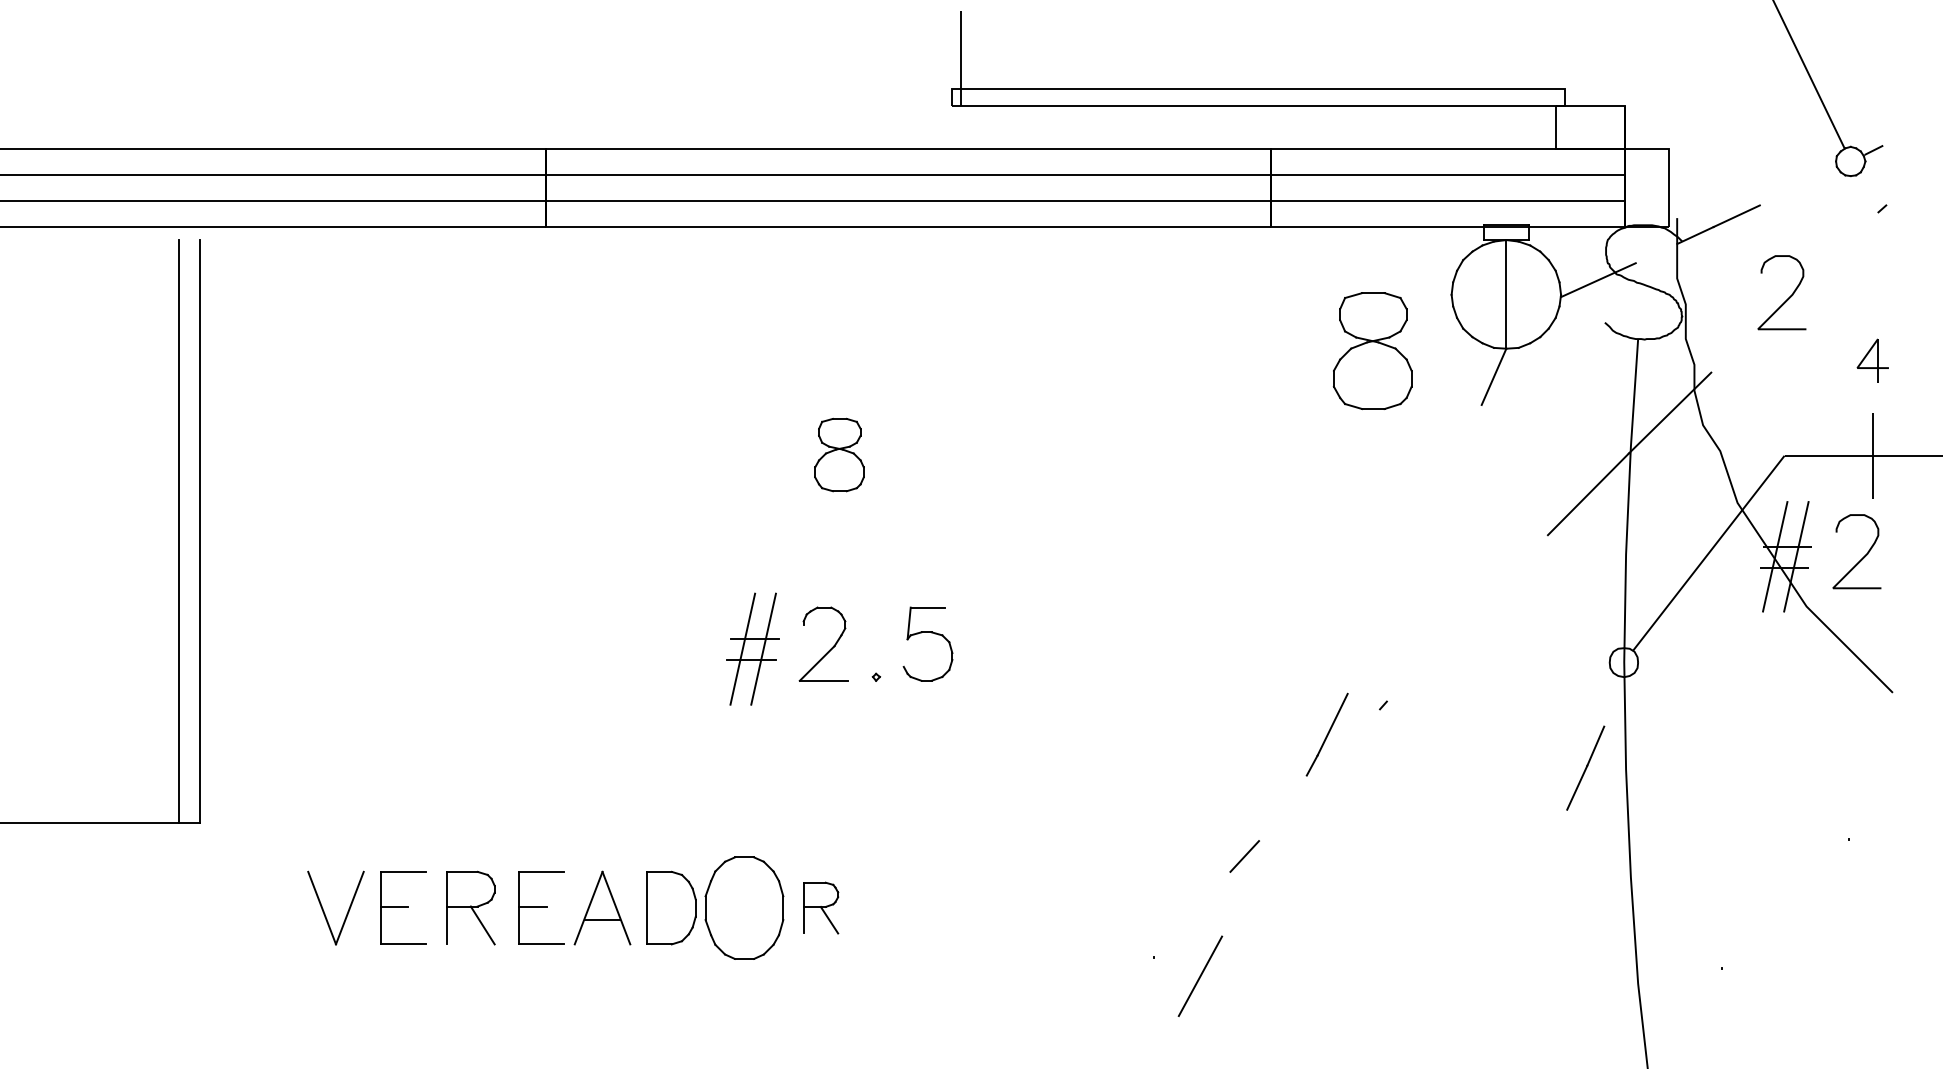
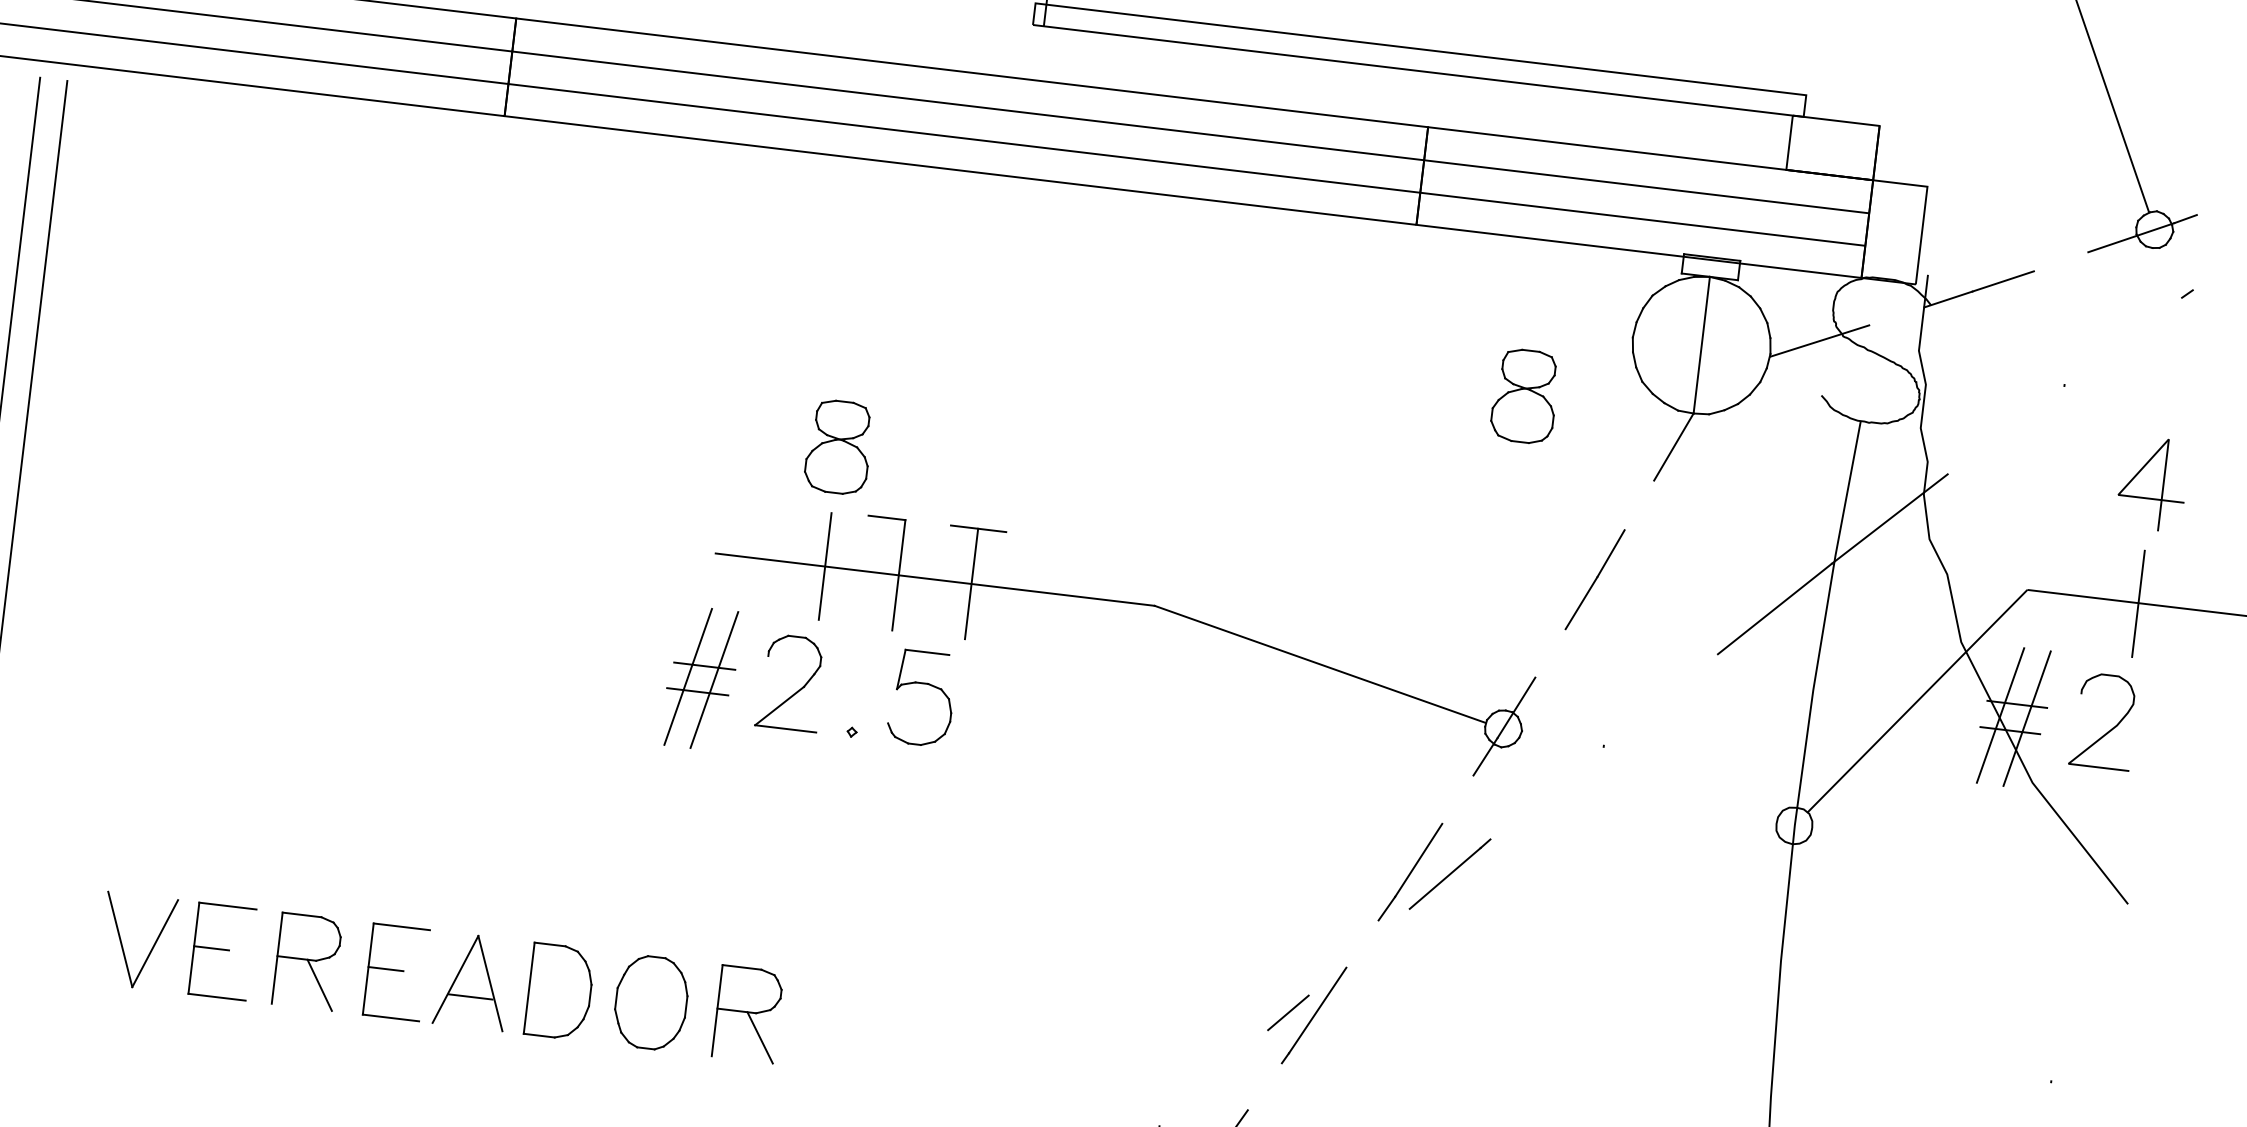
line: (1832, 169) -> (2130, 237), added
curve: (1787, 298) -> (2054, 392), removed
part: (1372, 350) -> (1524, 395), size x0.62
part: (1872, 360) -> (2152, 483), size x1.67
part: (1079, 550) -> (1126, 603), added
line: (1355, 736) -> (1445, 878), added
line: (1585, 767) -> (1594, 578), moved
line: (1264, 855) -> (1313, 1014), added
part: (743, 907) -> (650, 1001), size x0.71
part: (821, 907) -> (748, 1013), size x1.43

